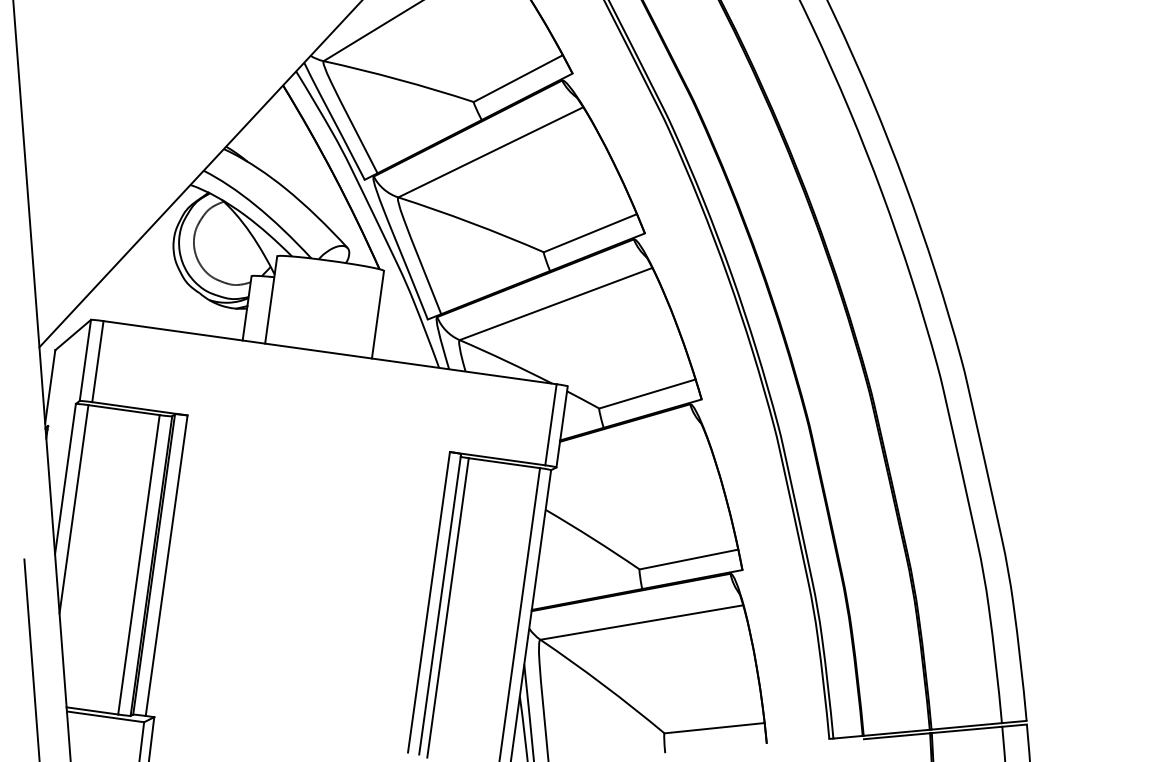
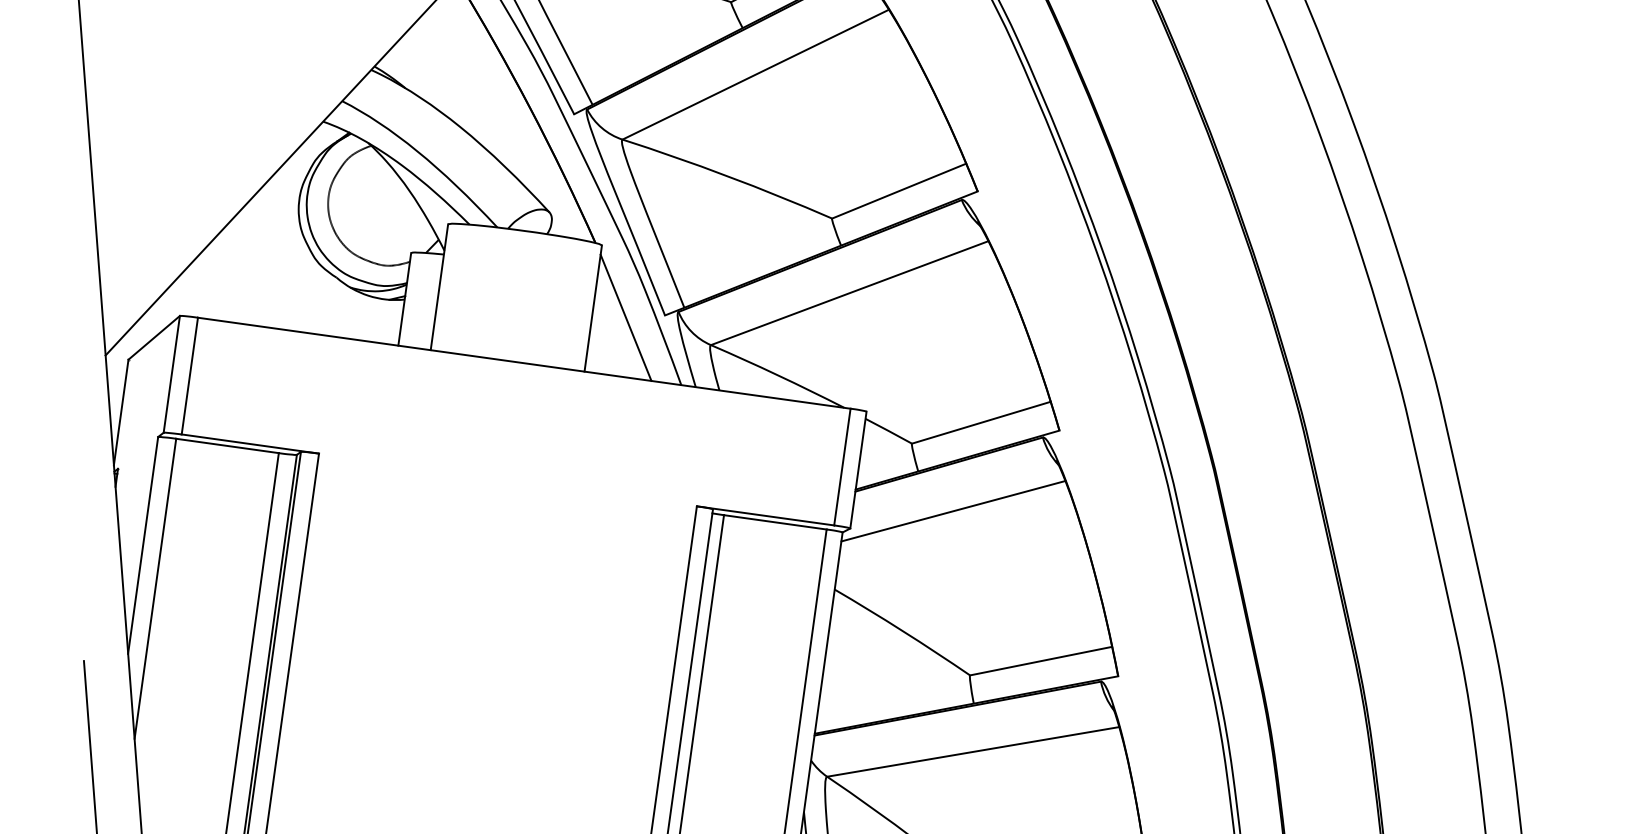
line: (400, 321) -> (625, 318), added
line: (627, 455) -> (952, 511), added

